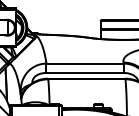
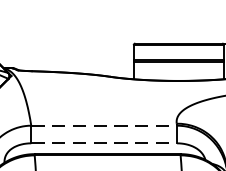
line: (85, 63) -> (105, 125), solid -> dashed
line: (85, 72) -> (105, 142), solid -> dashed

